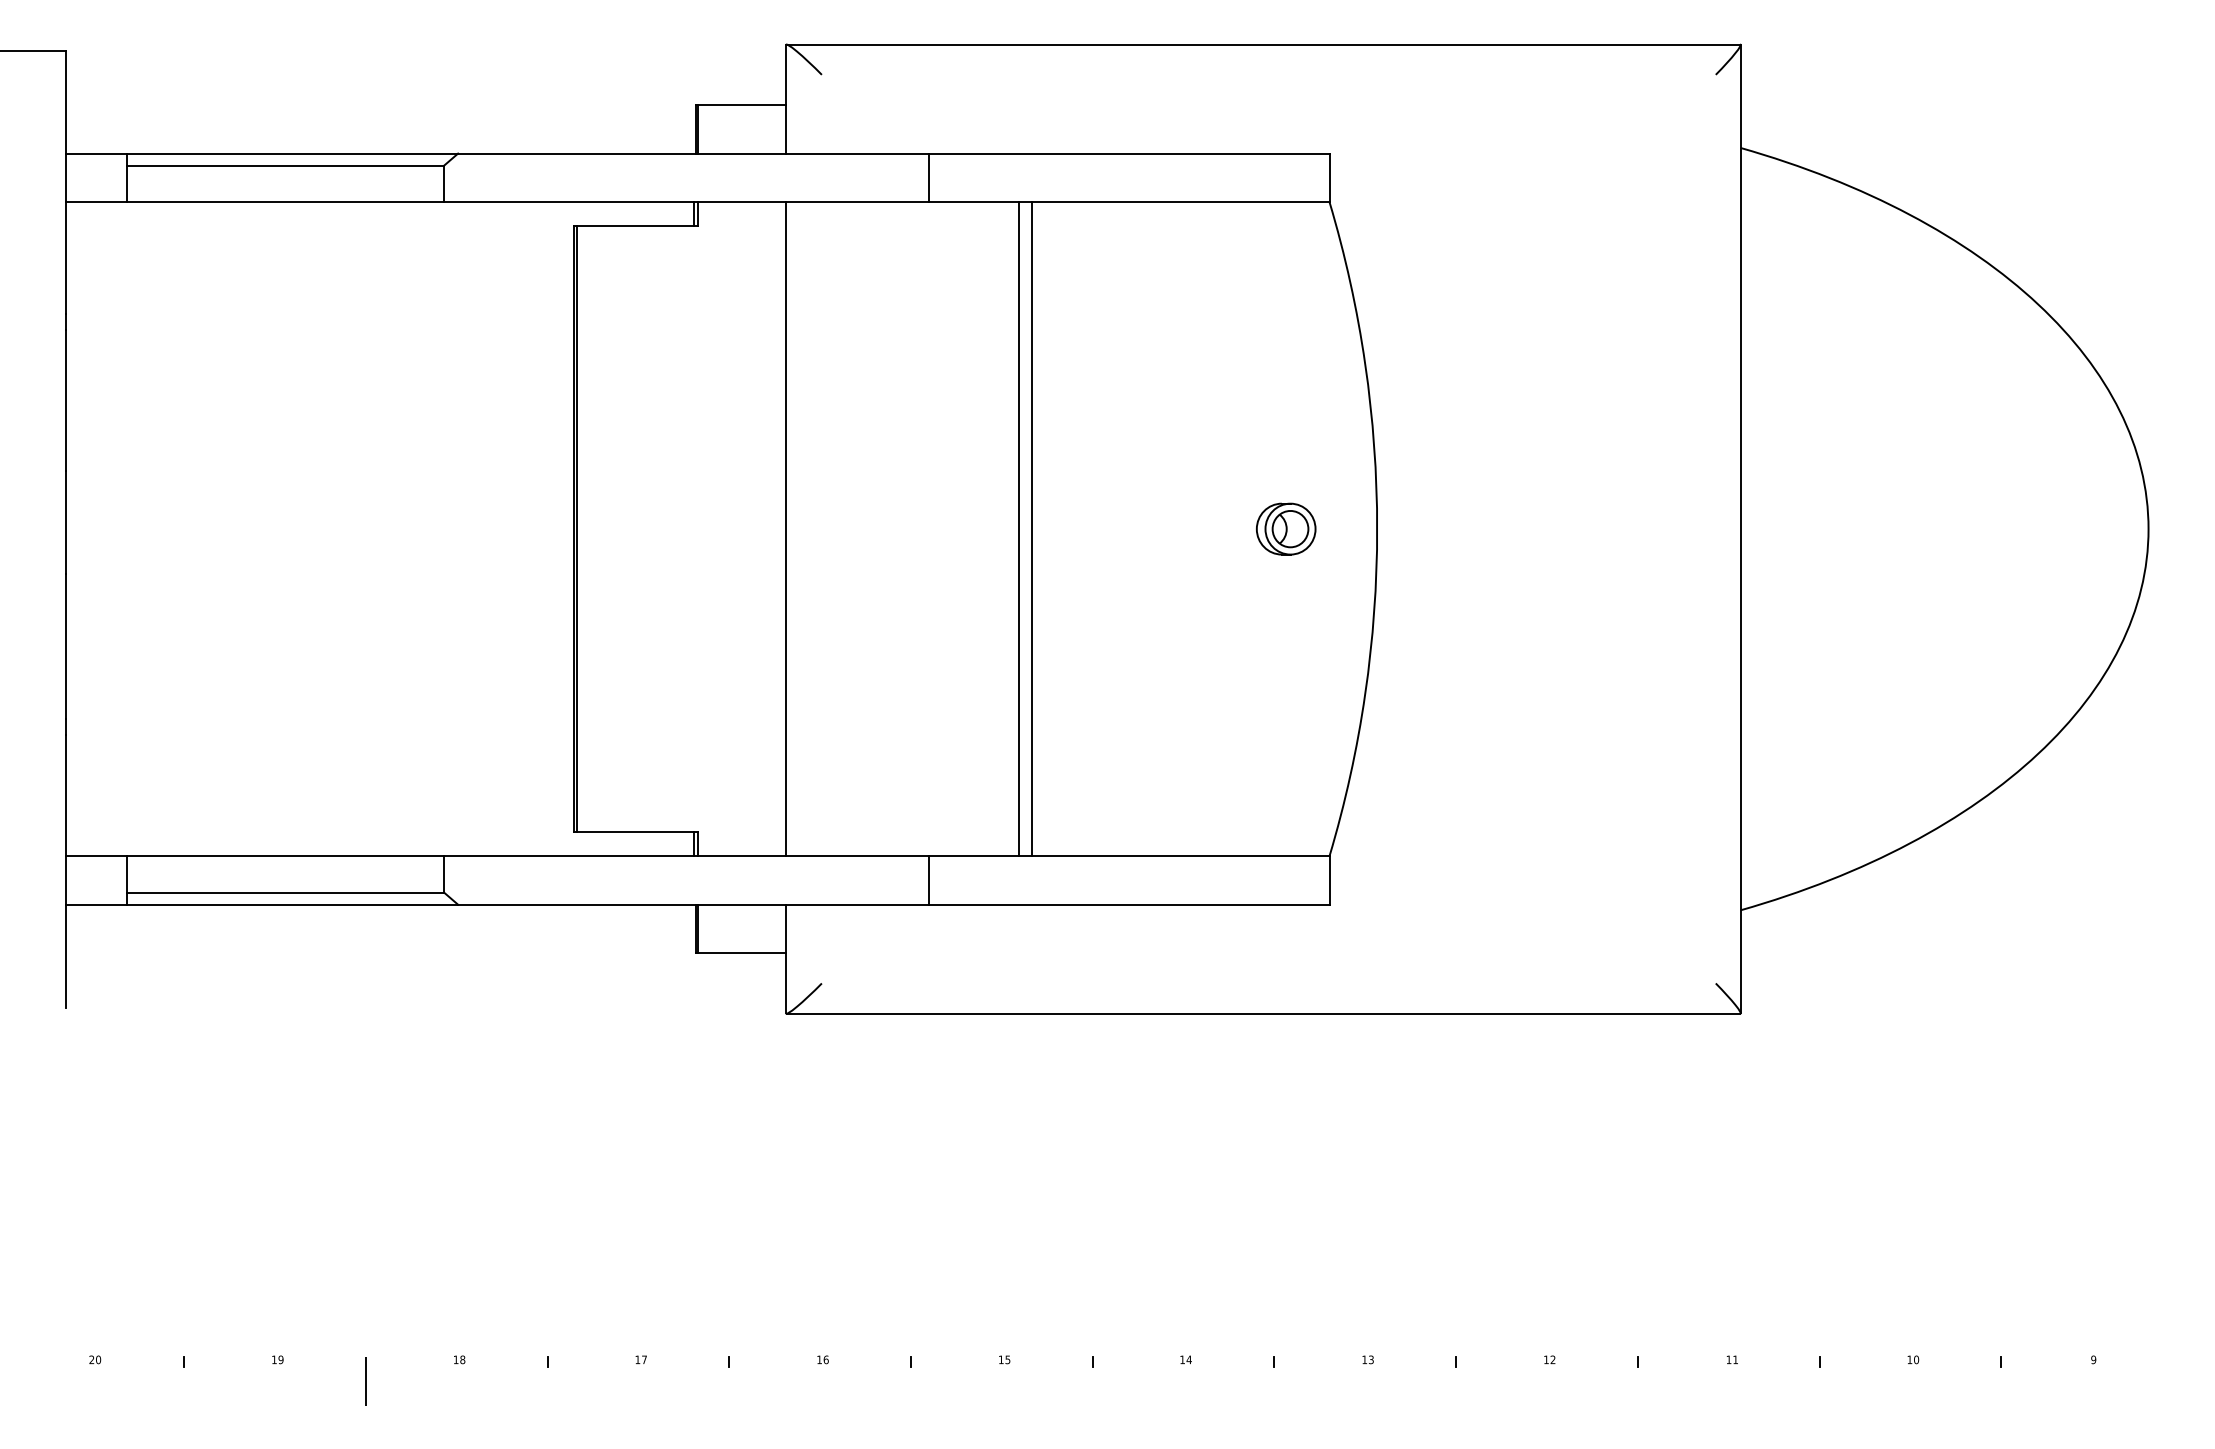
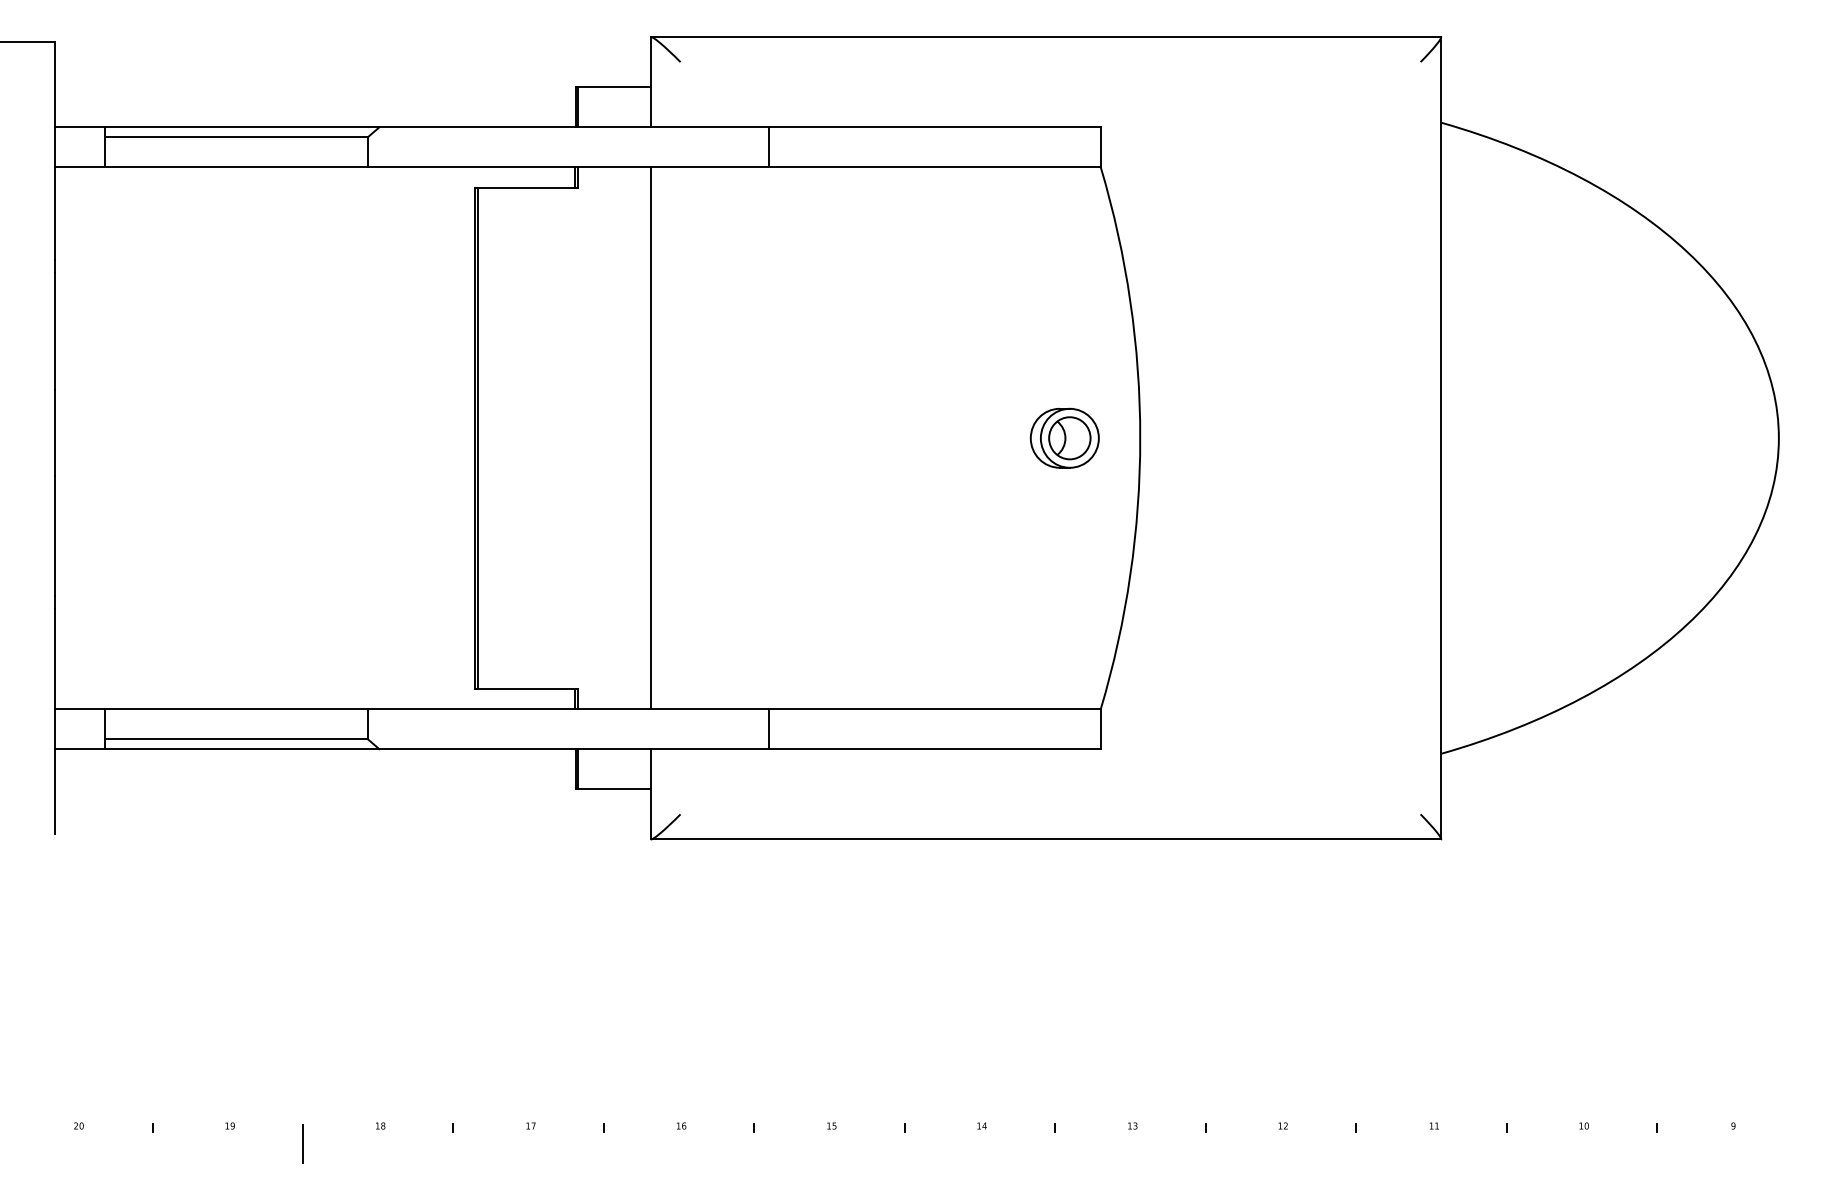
part: (1286, 528) -> (1065, 437), size x1.4
line: (1018, 529) -> (843, 438), removed
line: (1031, 529) -> (854, 438), removed

